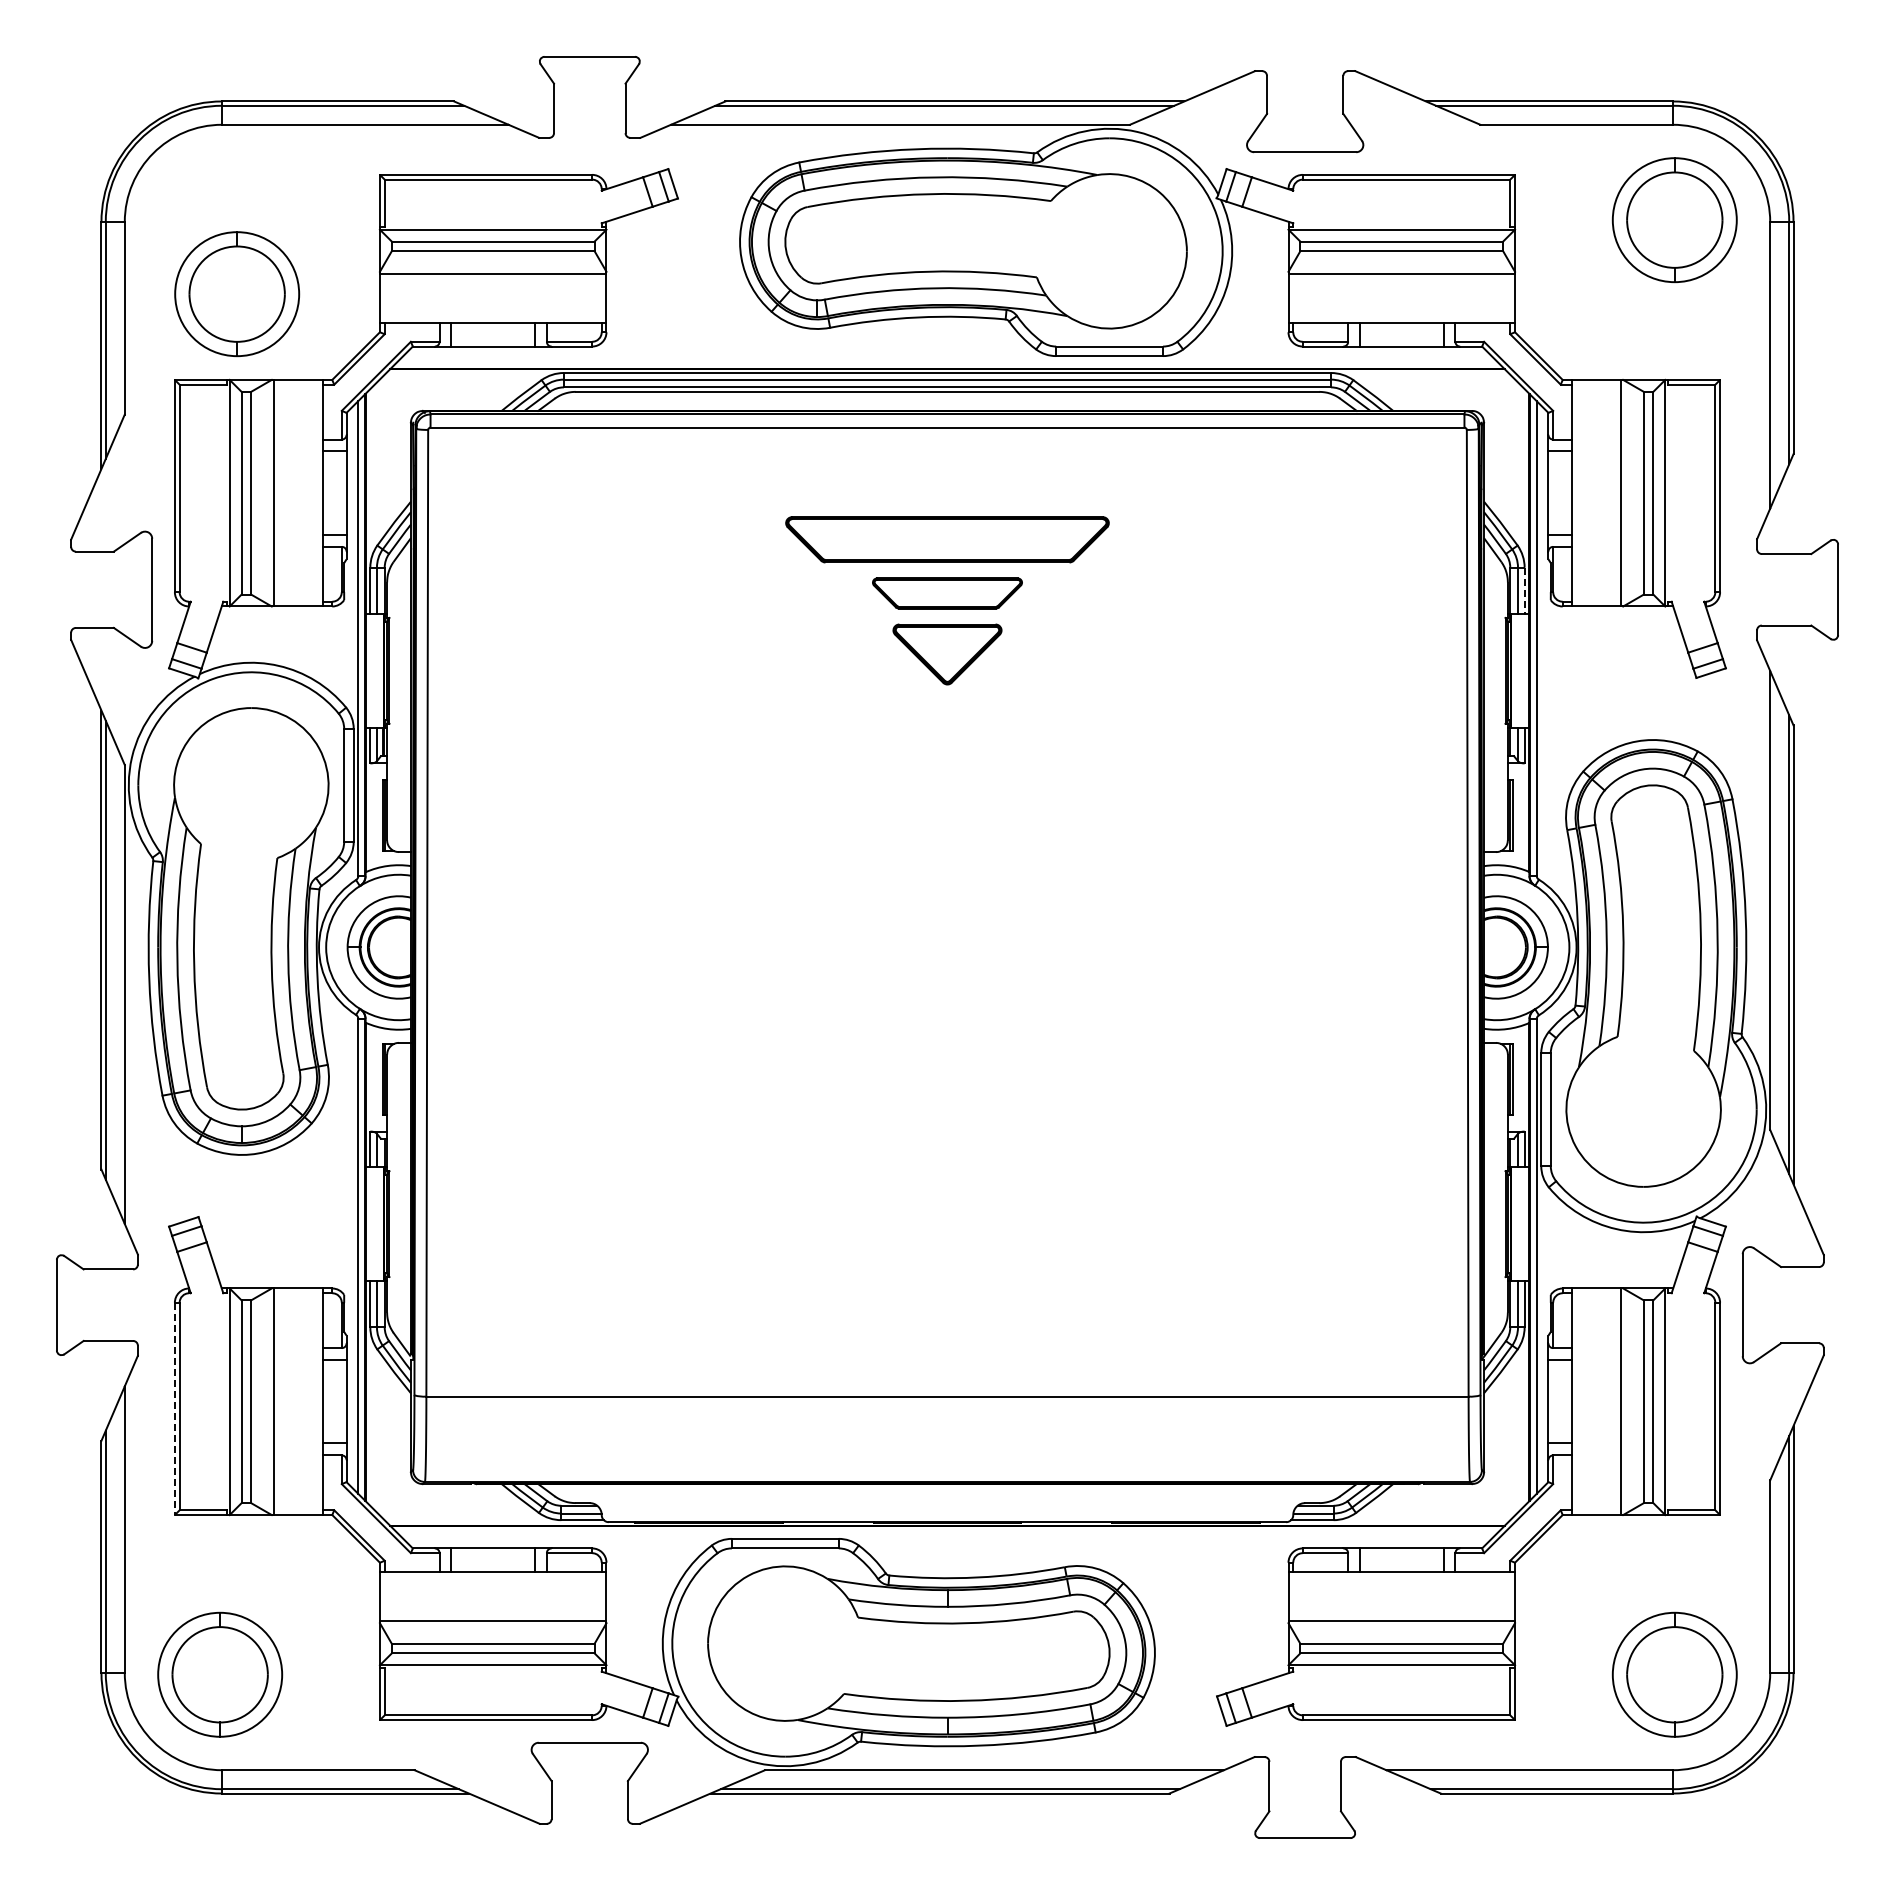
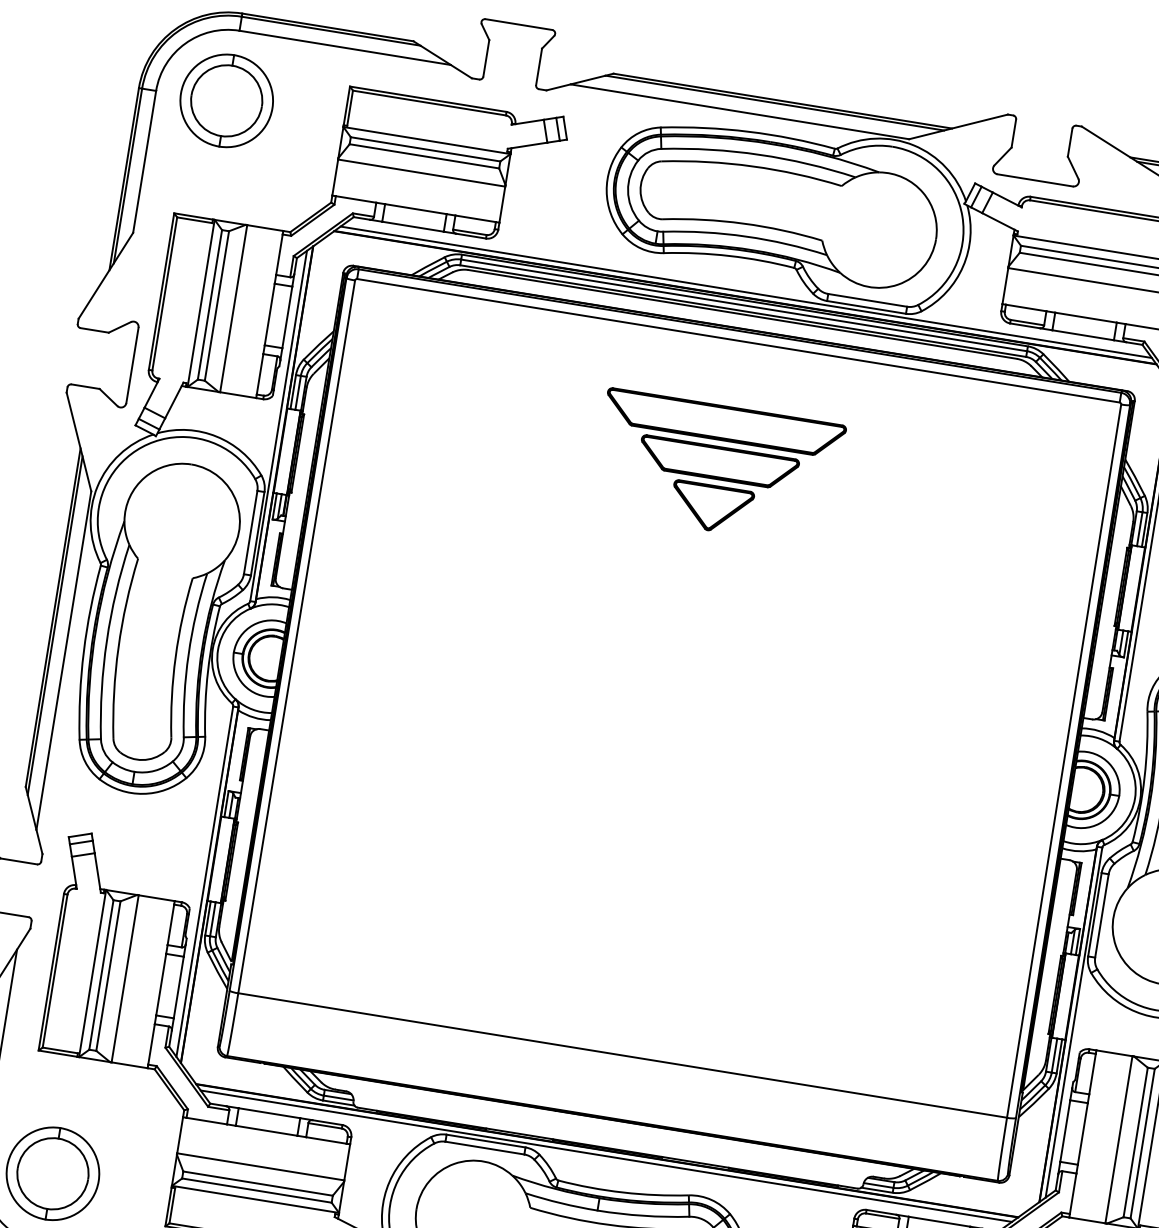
part: (237, 294) -> (226, 101), moved
line: (947, 361) -> (746, 292), added
line: (1524, 590) -> (1144, 529), dashed -> solid
part: (947, 593) -> (718, 463), size x1.43
line: (174, 1409) -> (50, 972), dashed -> solid
line: (947, 1533) -> (606, 1156), added

